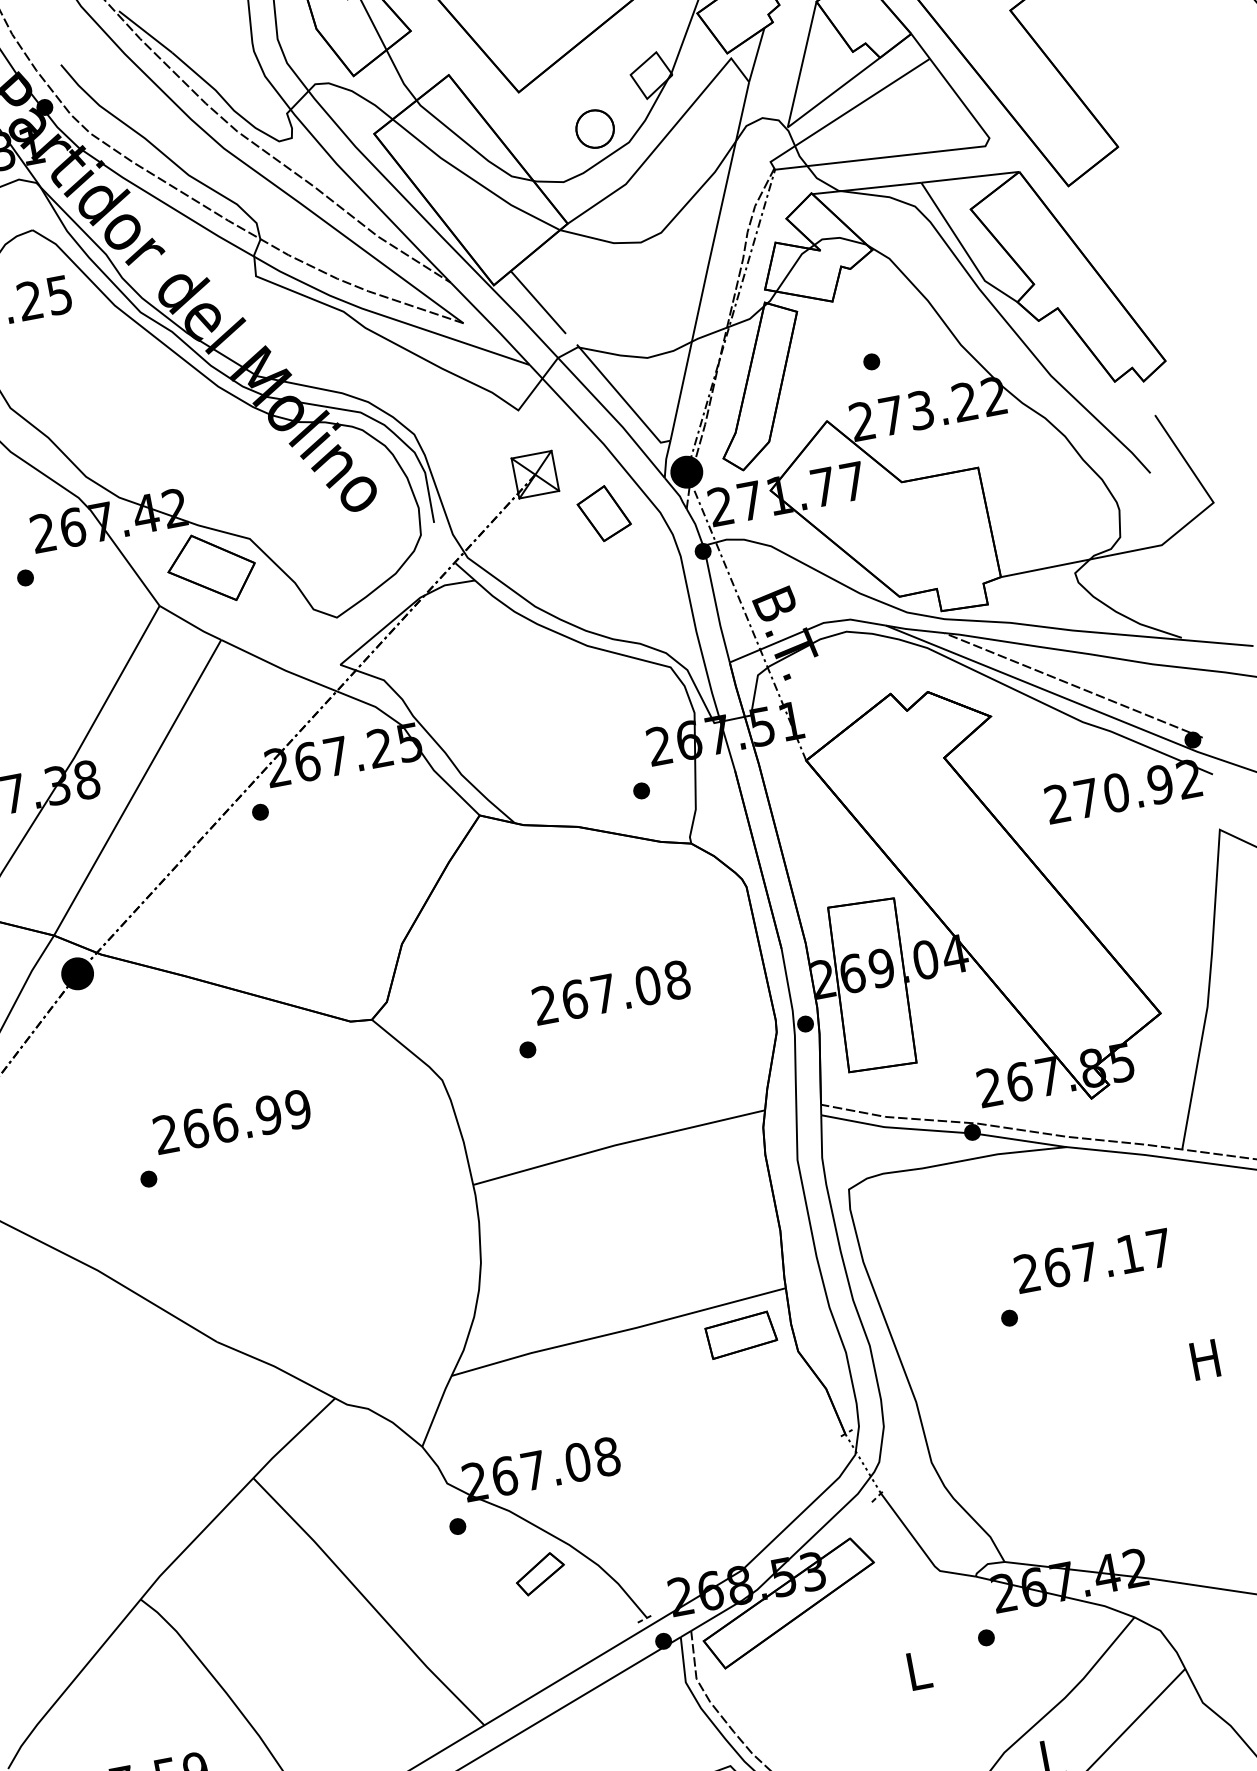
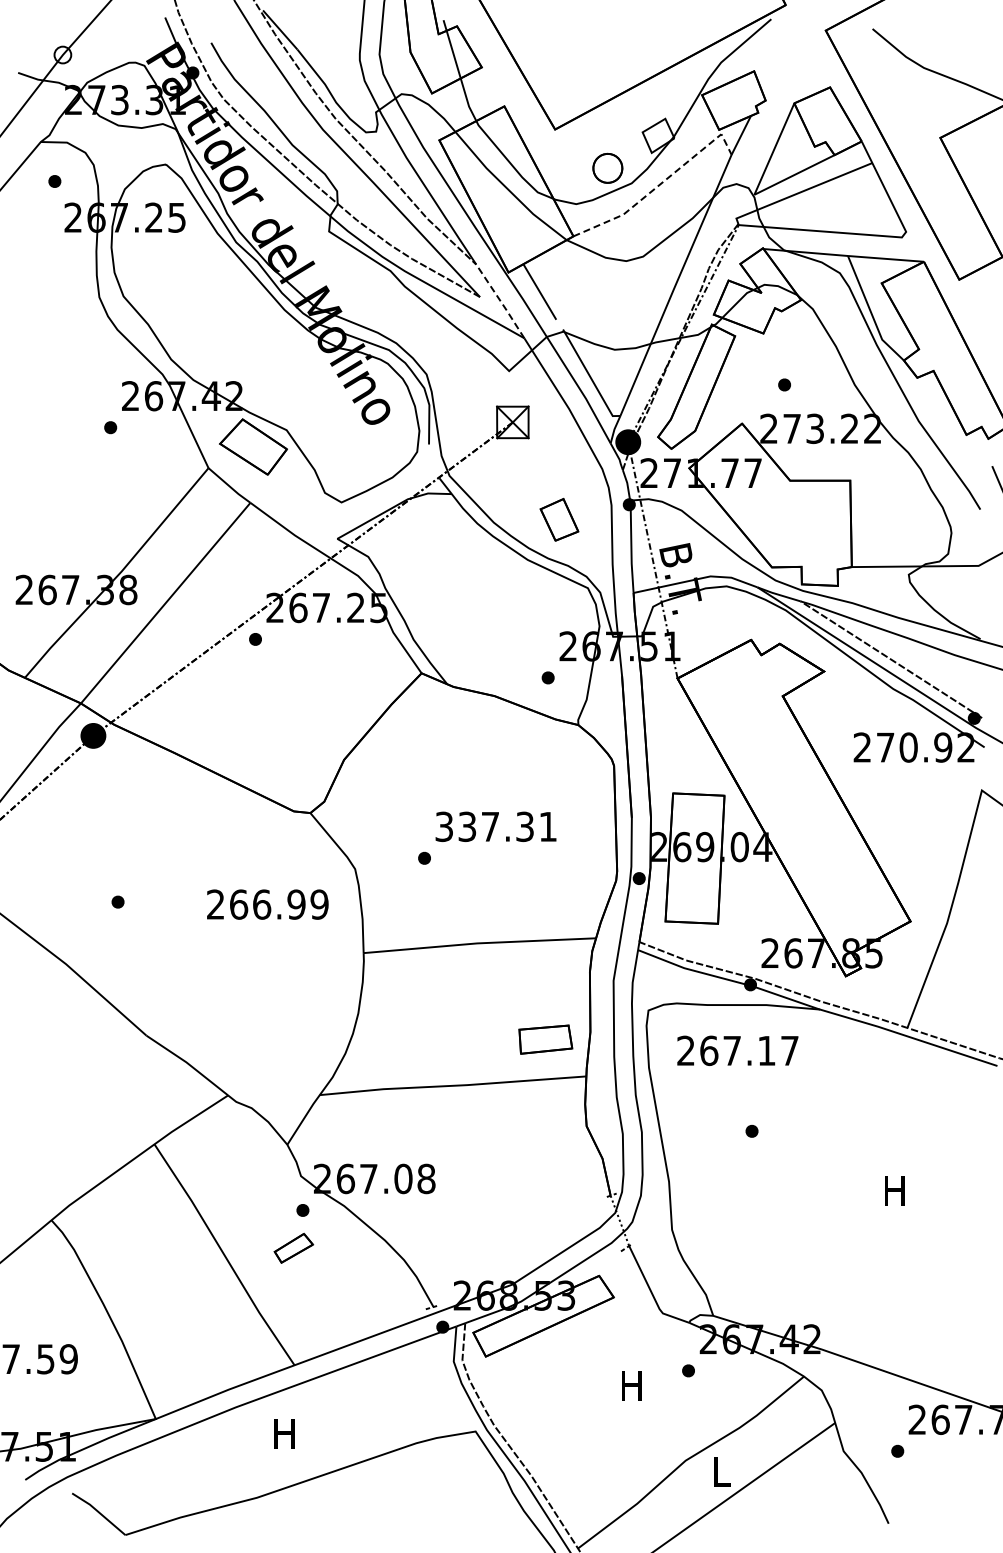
line: (665, 136) -> (660, 184), solid -> dashed
line: (491, 323) -> (501, 301), solid -> dashed
part: (604, 513) -> (559, 519), moved
text: (611, 992) -> (496, 826), 267.08 -> 337.31
text: (232, 1121) -> (267, 904), moved
text: (1092, 1260) -> (737, 1050), moved
part: (740, 1334) -> (545, 1039), moved
part: (539, 1573) -> (293, 1247), moved
text: (917, 1670) -> (631, 1385), L -> H

